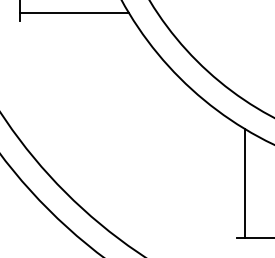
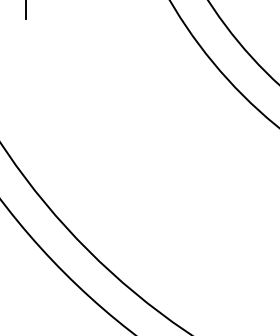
line: (74, 13) -> (100, 7), removed

